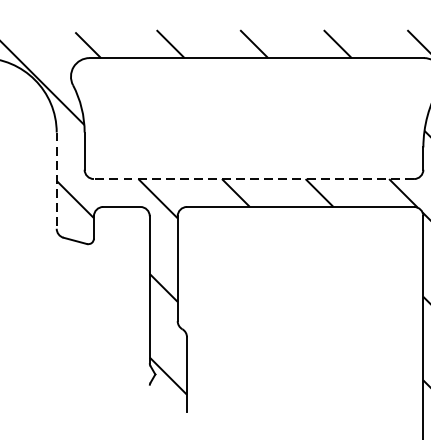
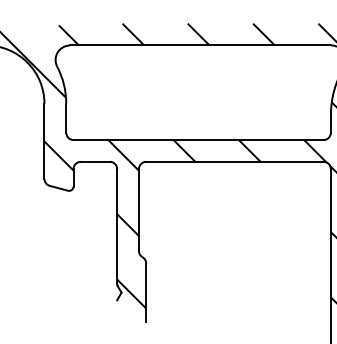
line: (253, 179) -> (198, 140), dashed -> solid
line: (56, 180) -> (44, 141), dashed -> solid

